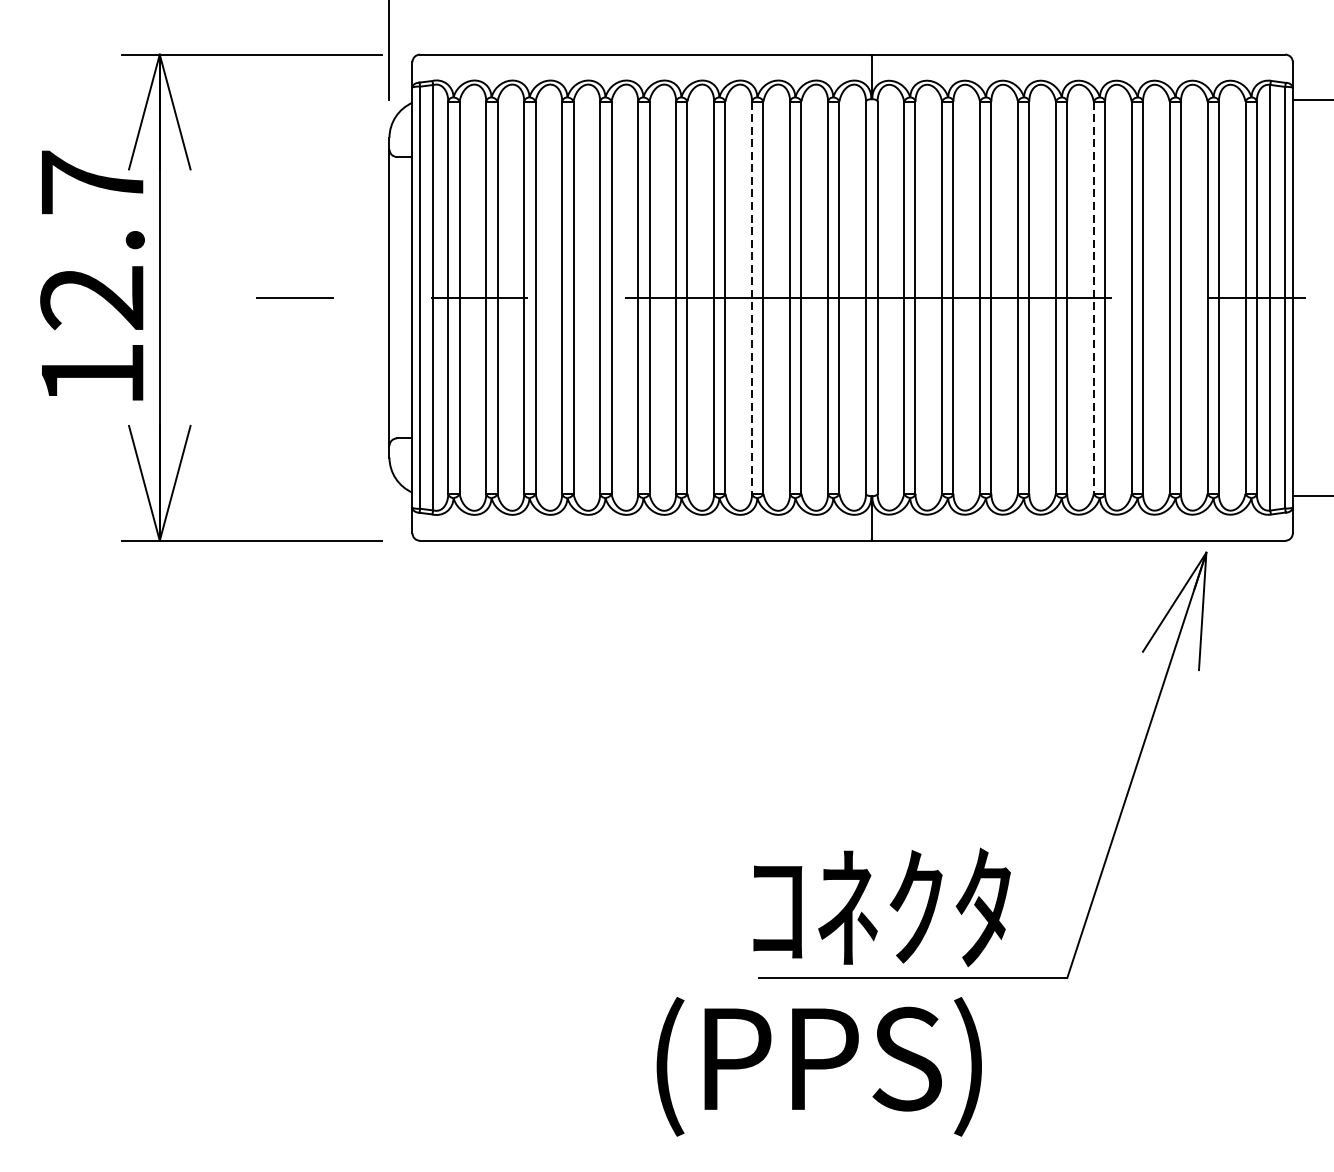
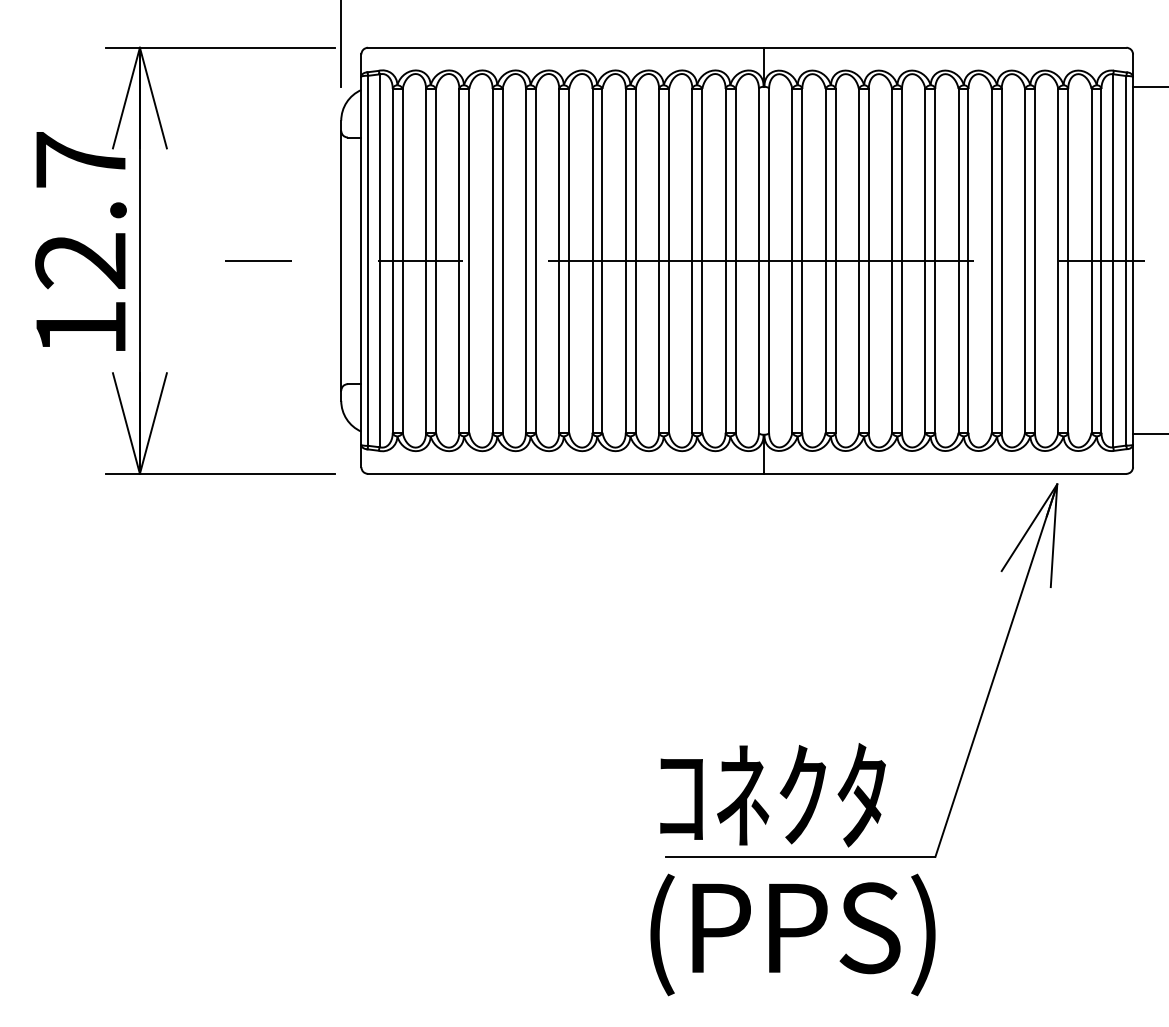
line: (752, 297) -> (659, 260), dashed -> solid
line: (1093, 297) -> (958, 260), dashed -> solid
text: (818, 1066) -> (792, 934), moved

